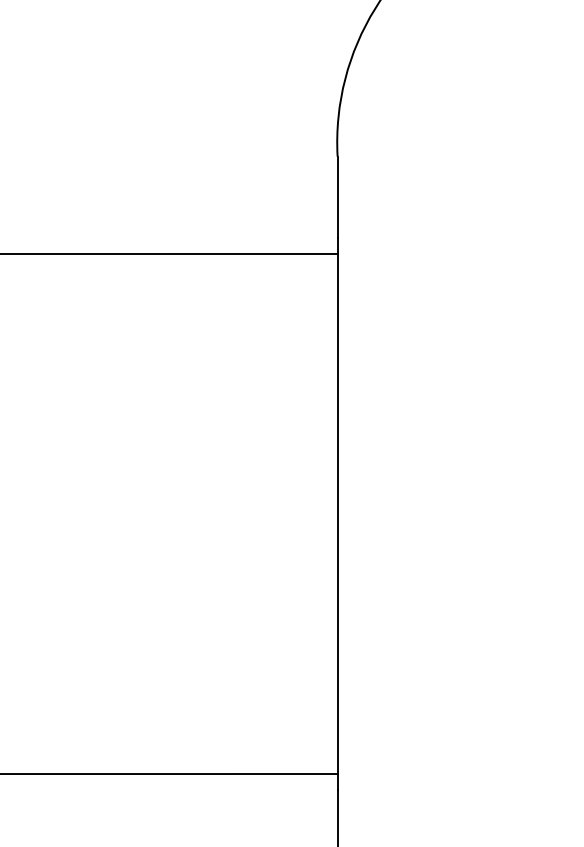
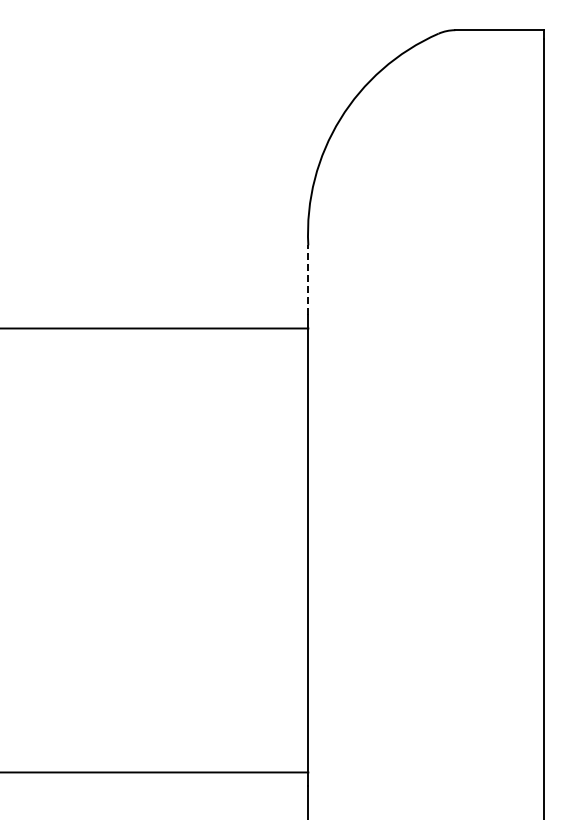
line: (337, 197) -> (308, 280), solid -> dashed

